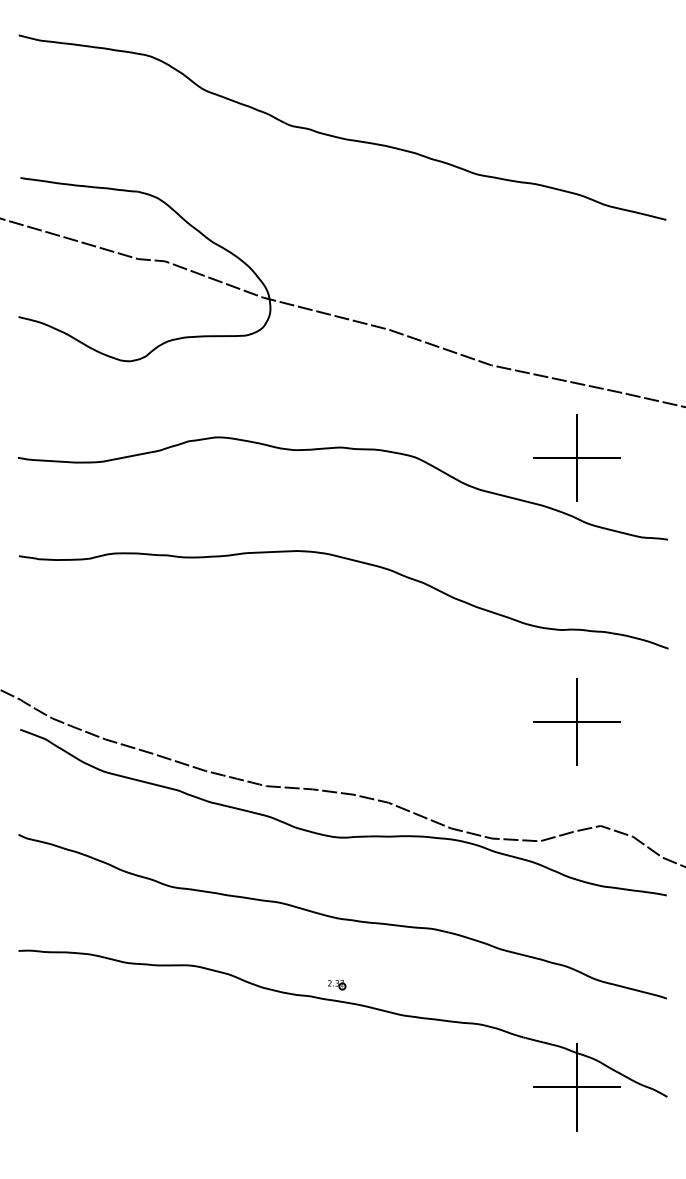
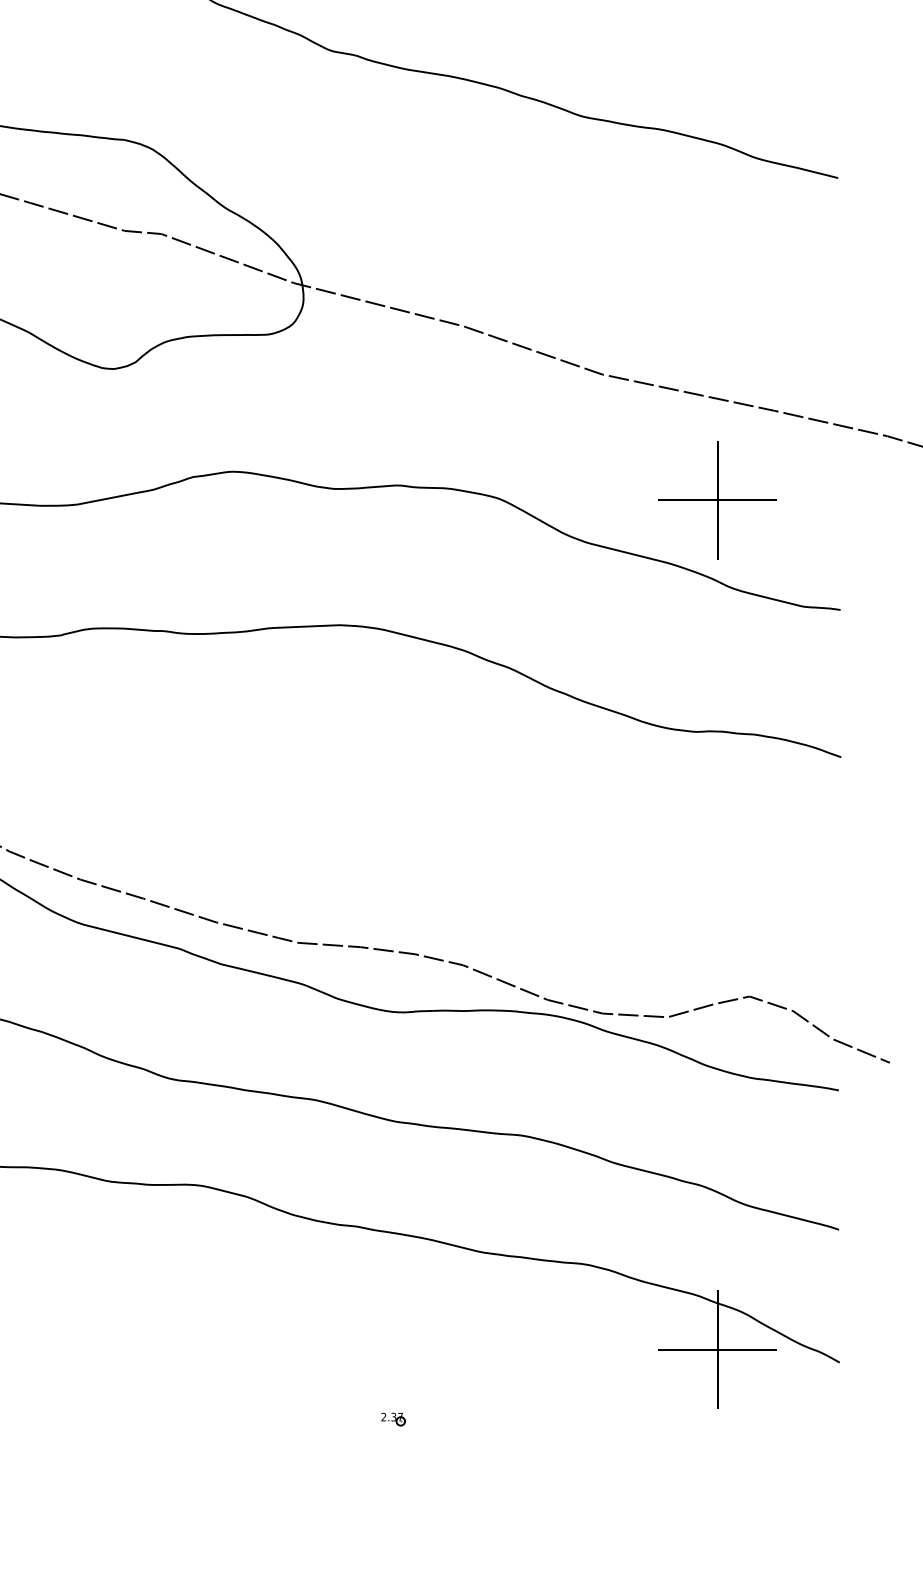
part: (576, 721) -> (716, 855), removed
part: (337, 985) -> (394, 1420), moved

